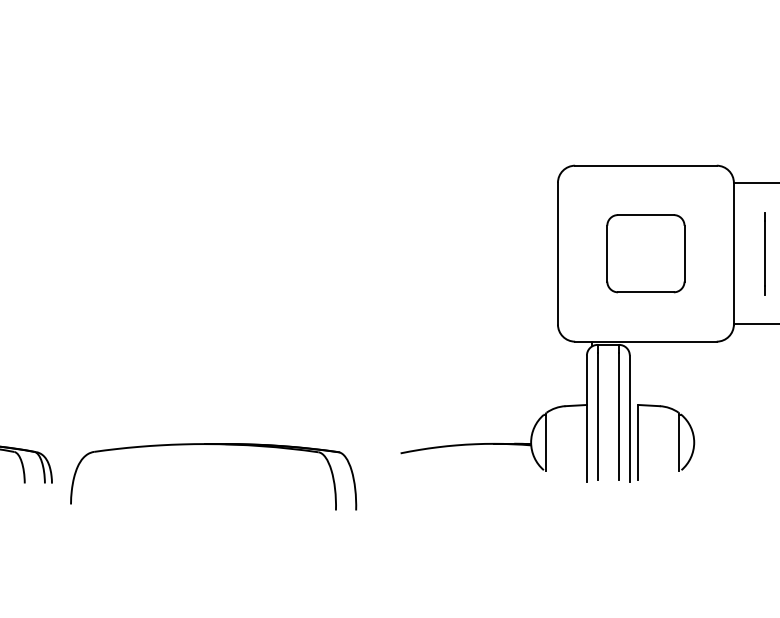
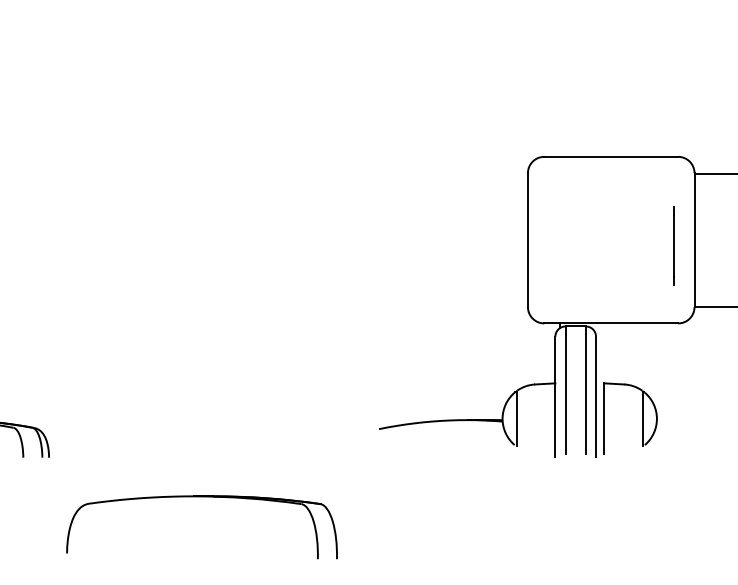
part: (645, 253) -> (610, 239), removed
line: (764, 253) -> (673, 245), moved
part: (213, 445) -> (201, 497), moved

